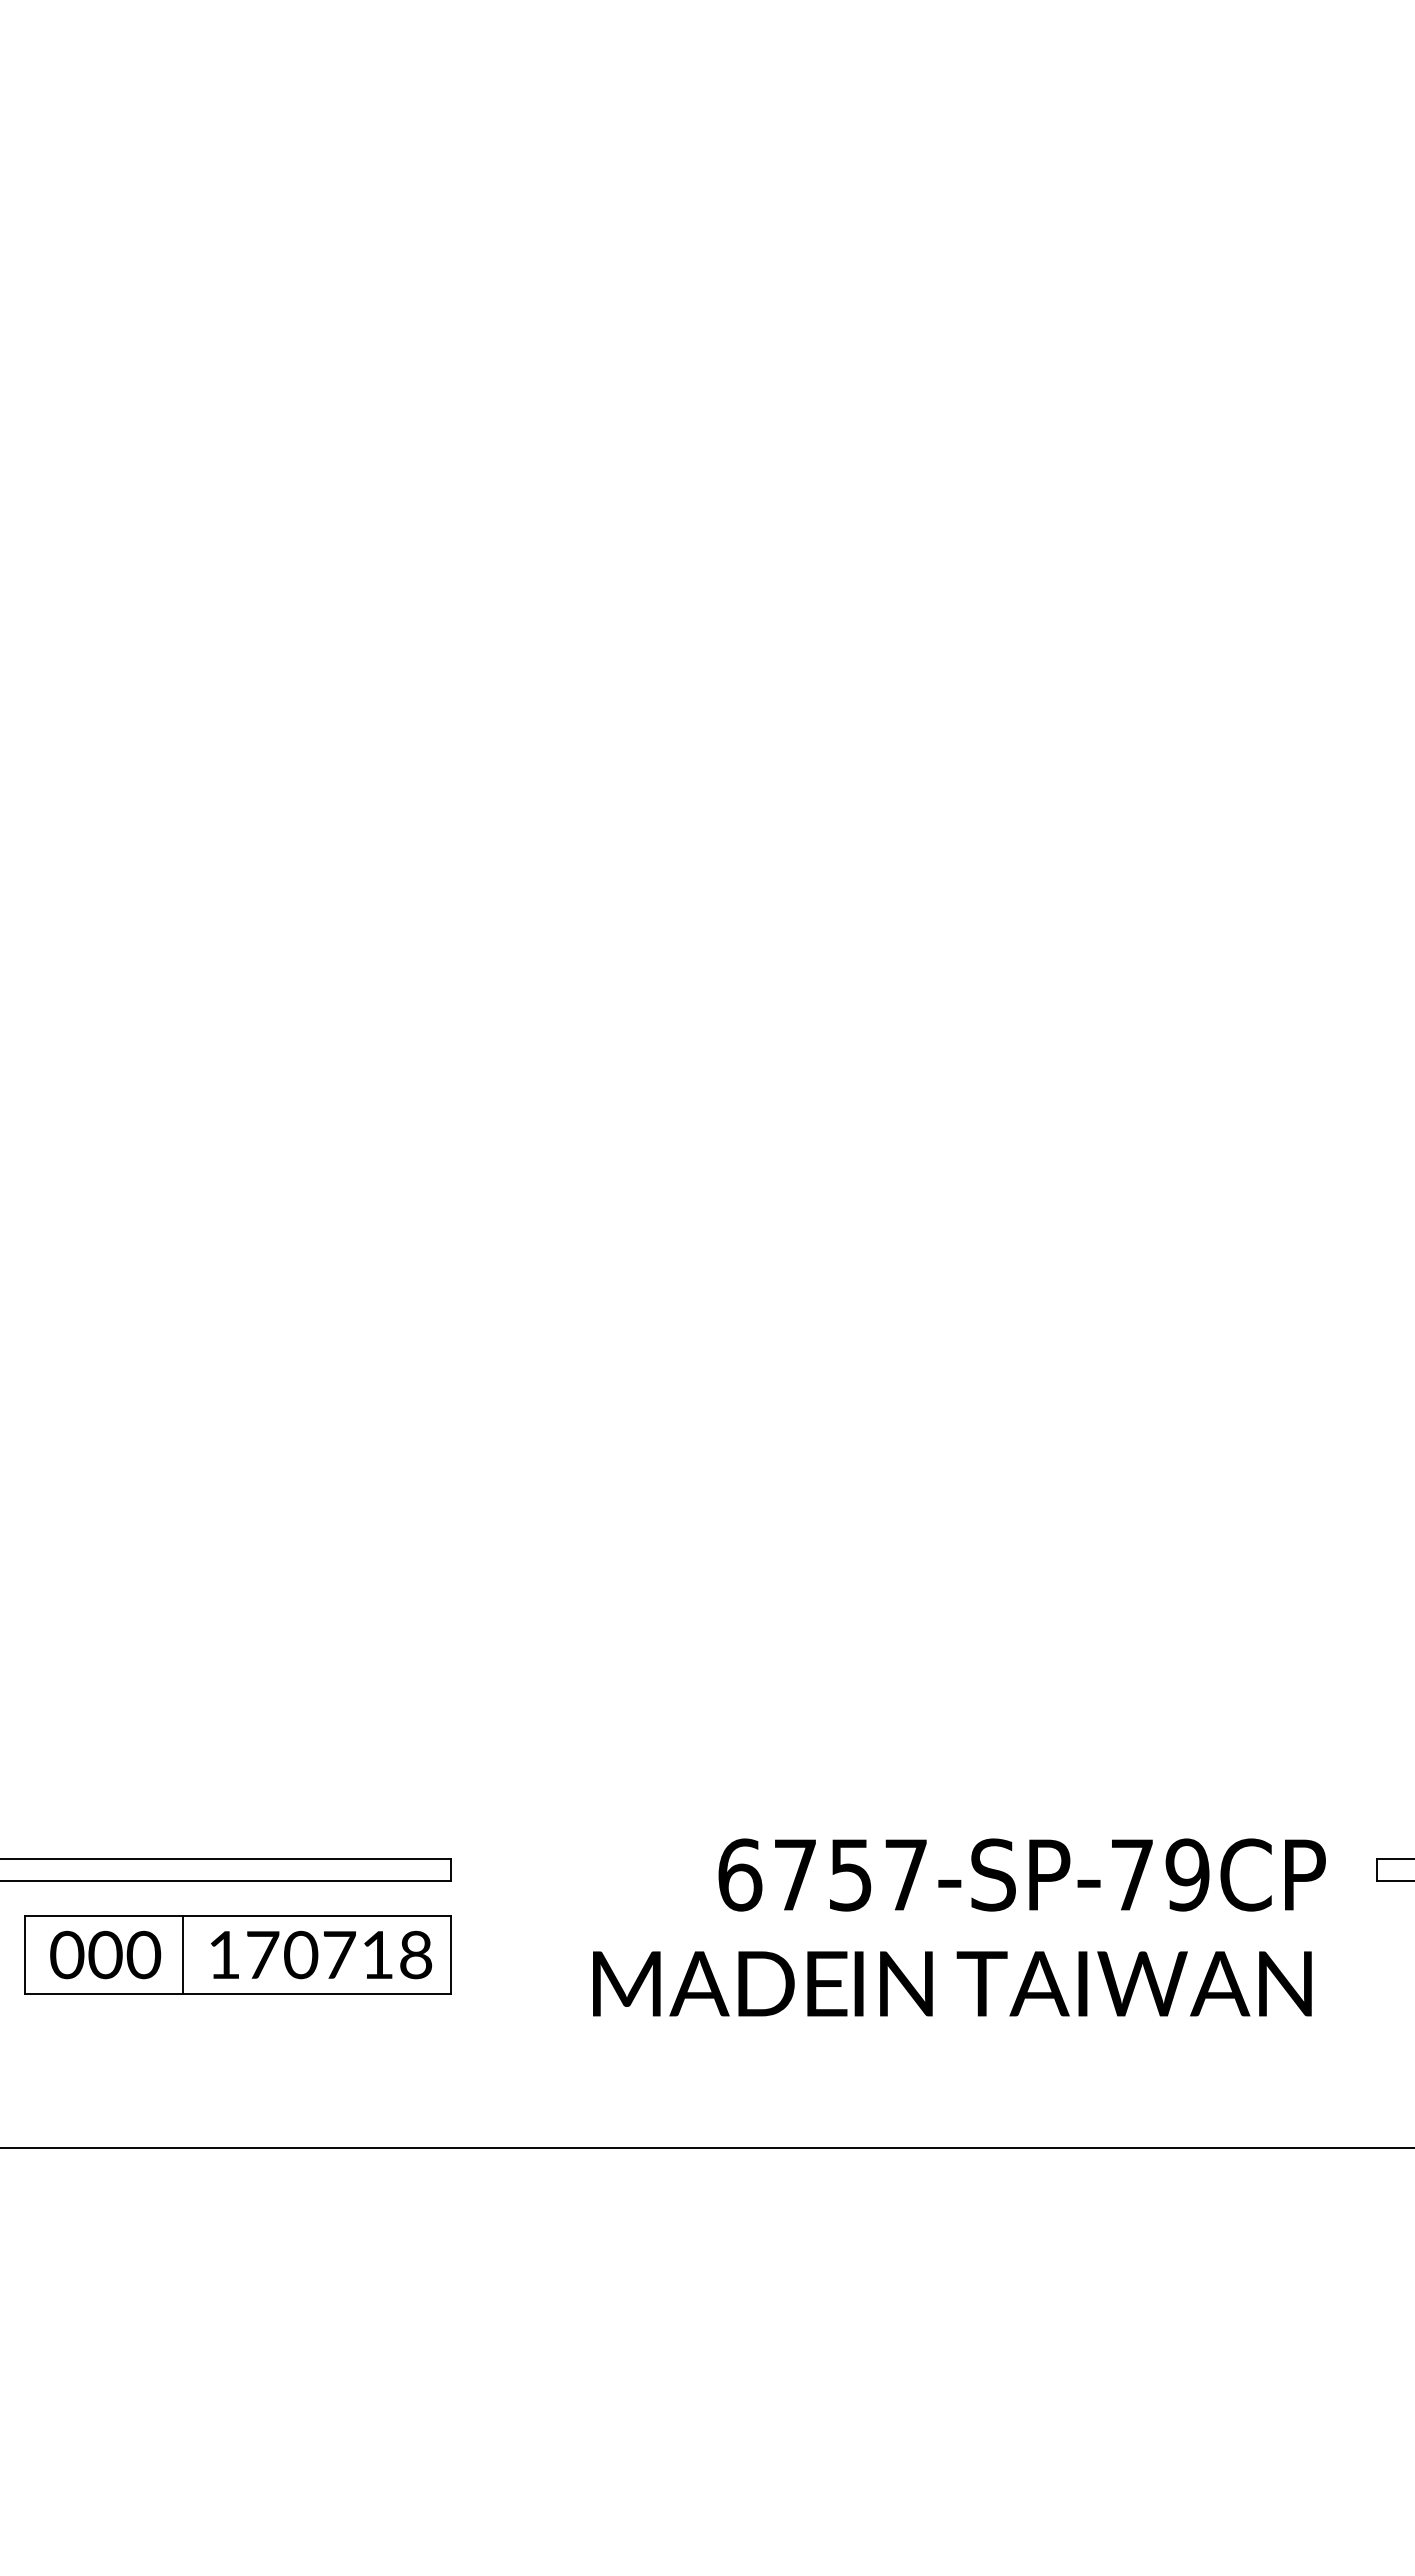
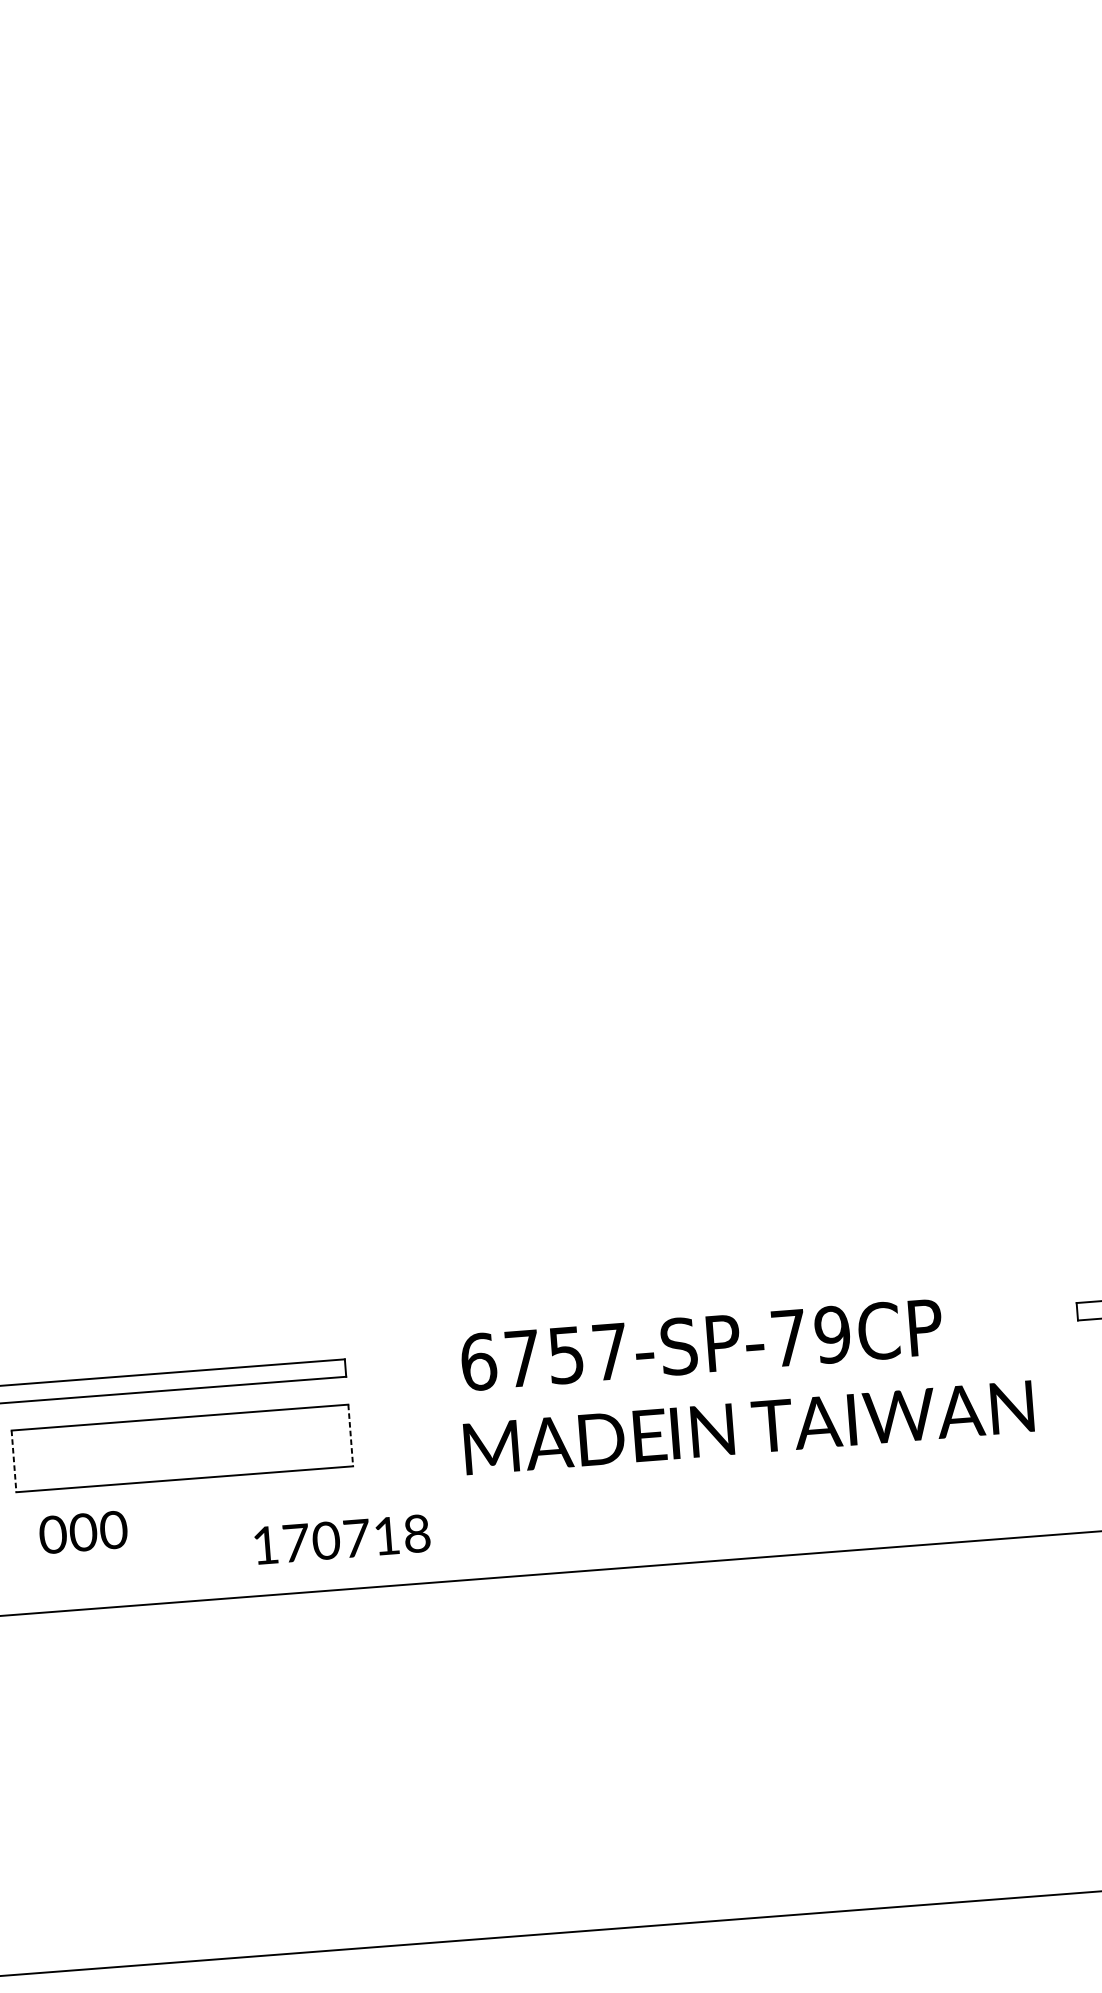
text: (1021, 1874) -> (701, 1344), moved
text: (105, 1954) -> (83, 1531), moved
text: (321, 1954) -> (342, 1539), moved
line: (25, 1955) -> (14, 1461), solid -> dashed
line: (182, 1955) -> (138, 1452), removed
line: (450, 1955) -> (350, 1435), solid -> dashed

